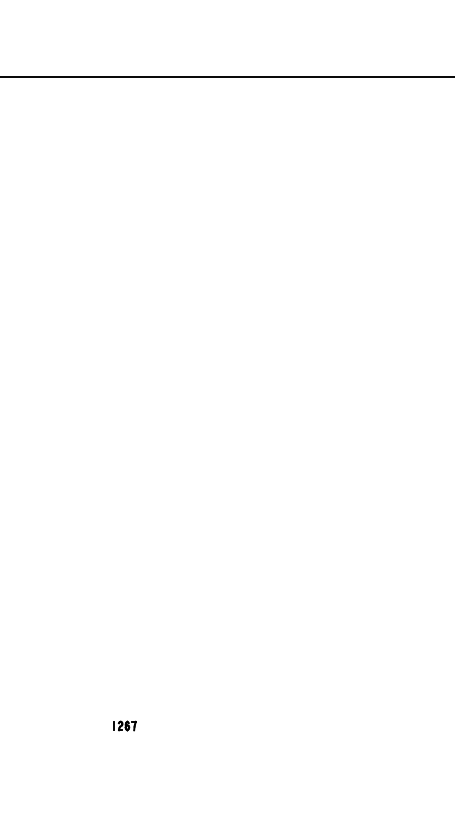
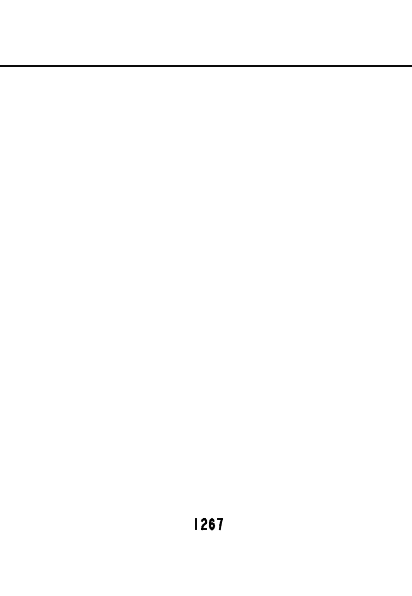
part: (124, 726) -> (208, 524), size x1.67

